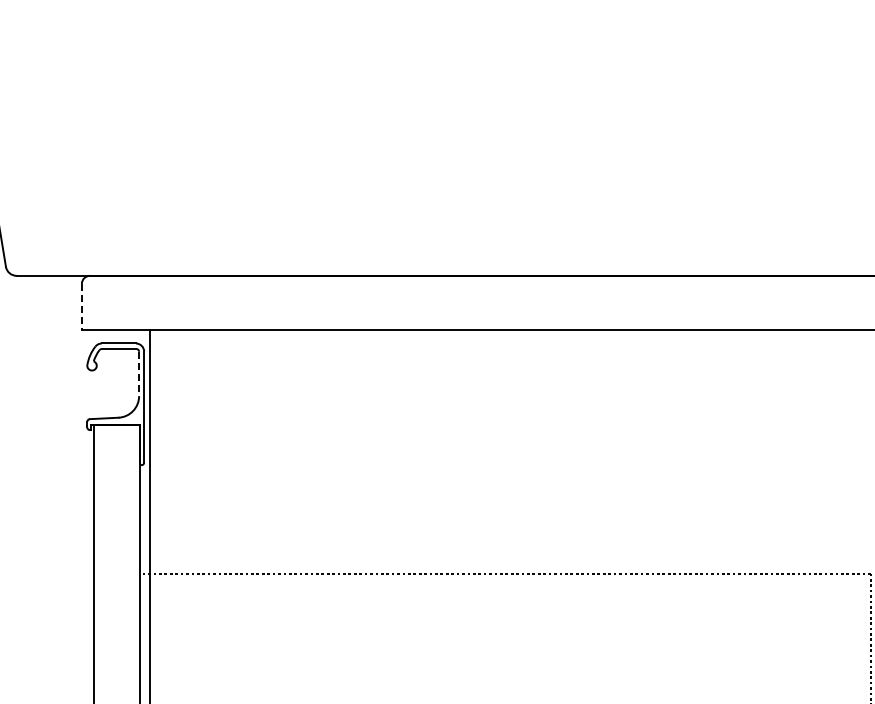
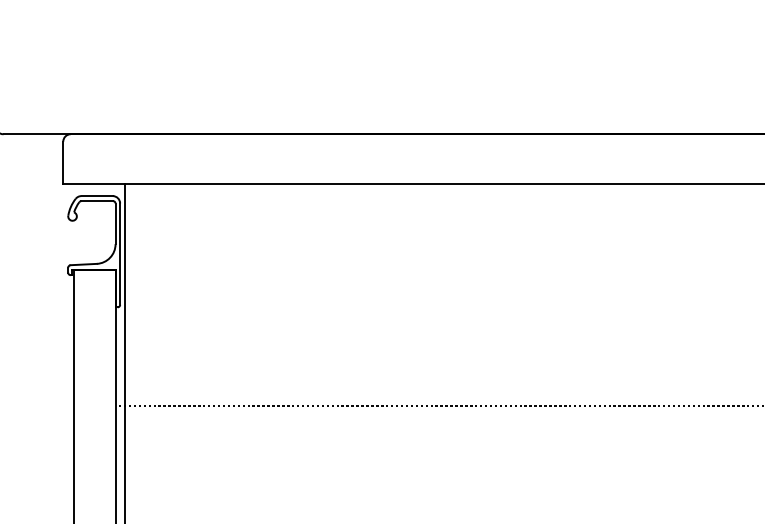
line: (81, 307) -> (62, 163), dashed -> solid
line: (139, 374) -> (115, 224), dashed -> solid

